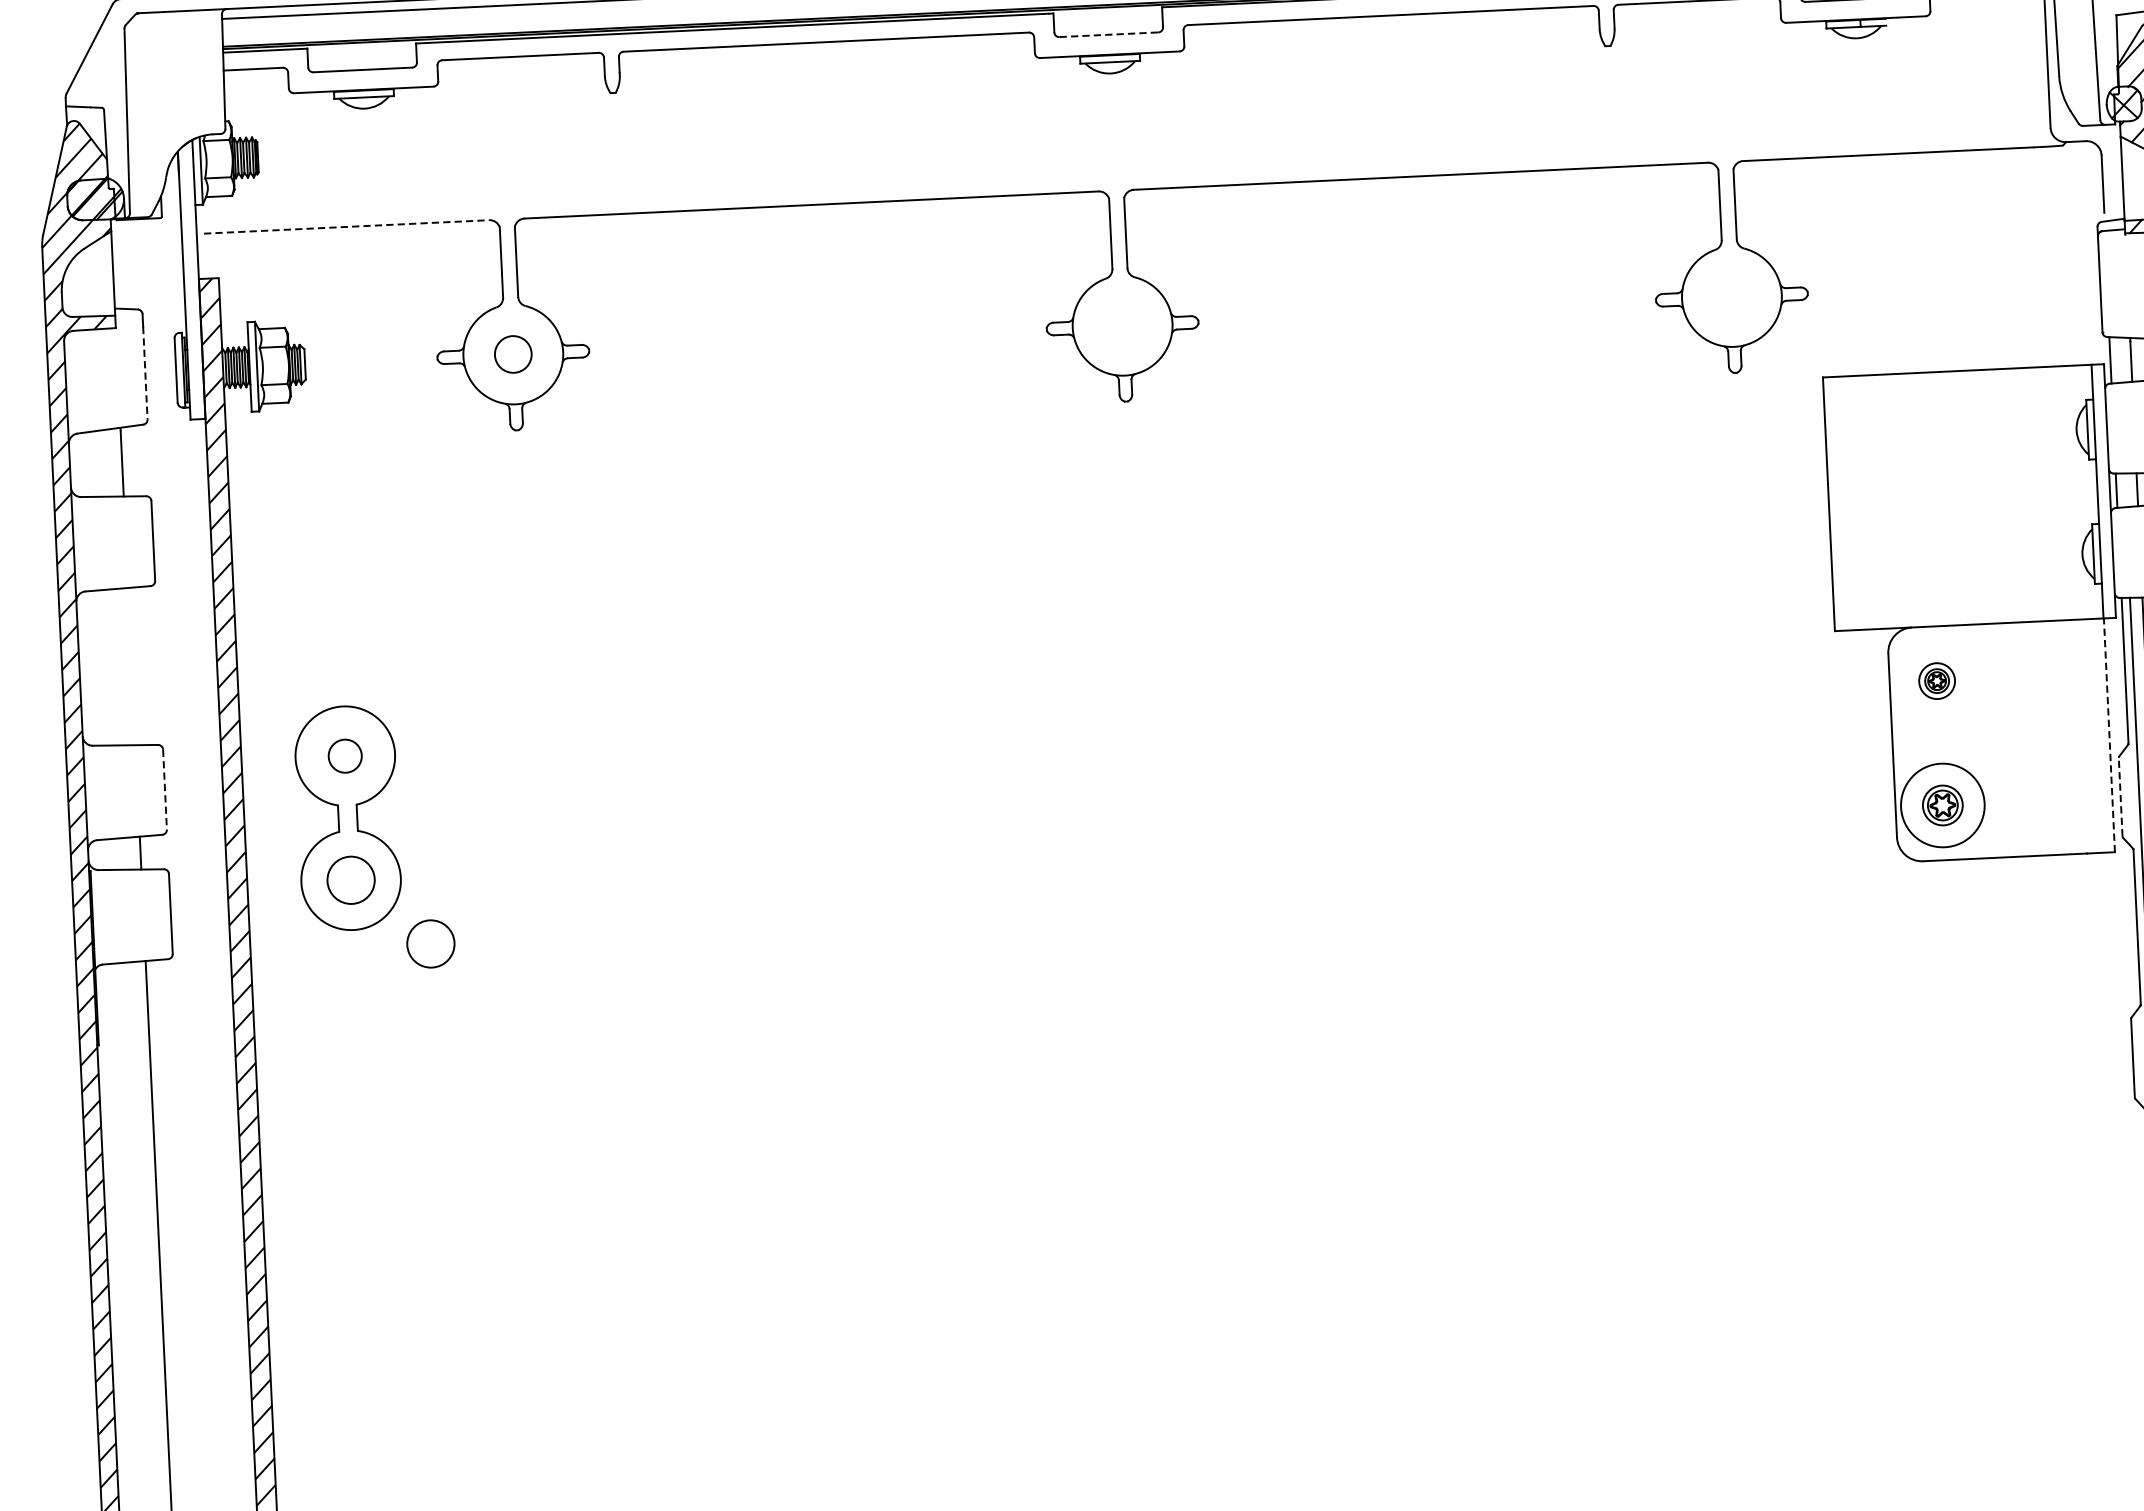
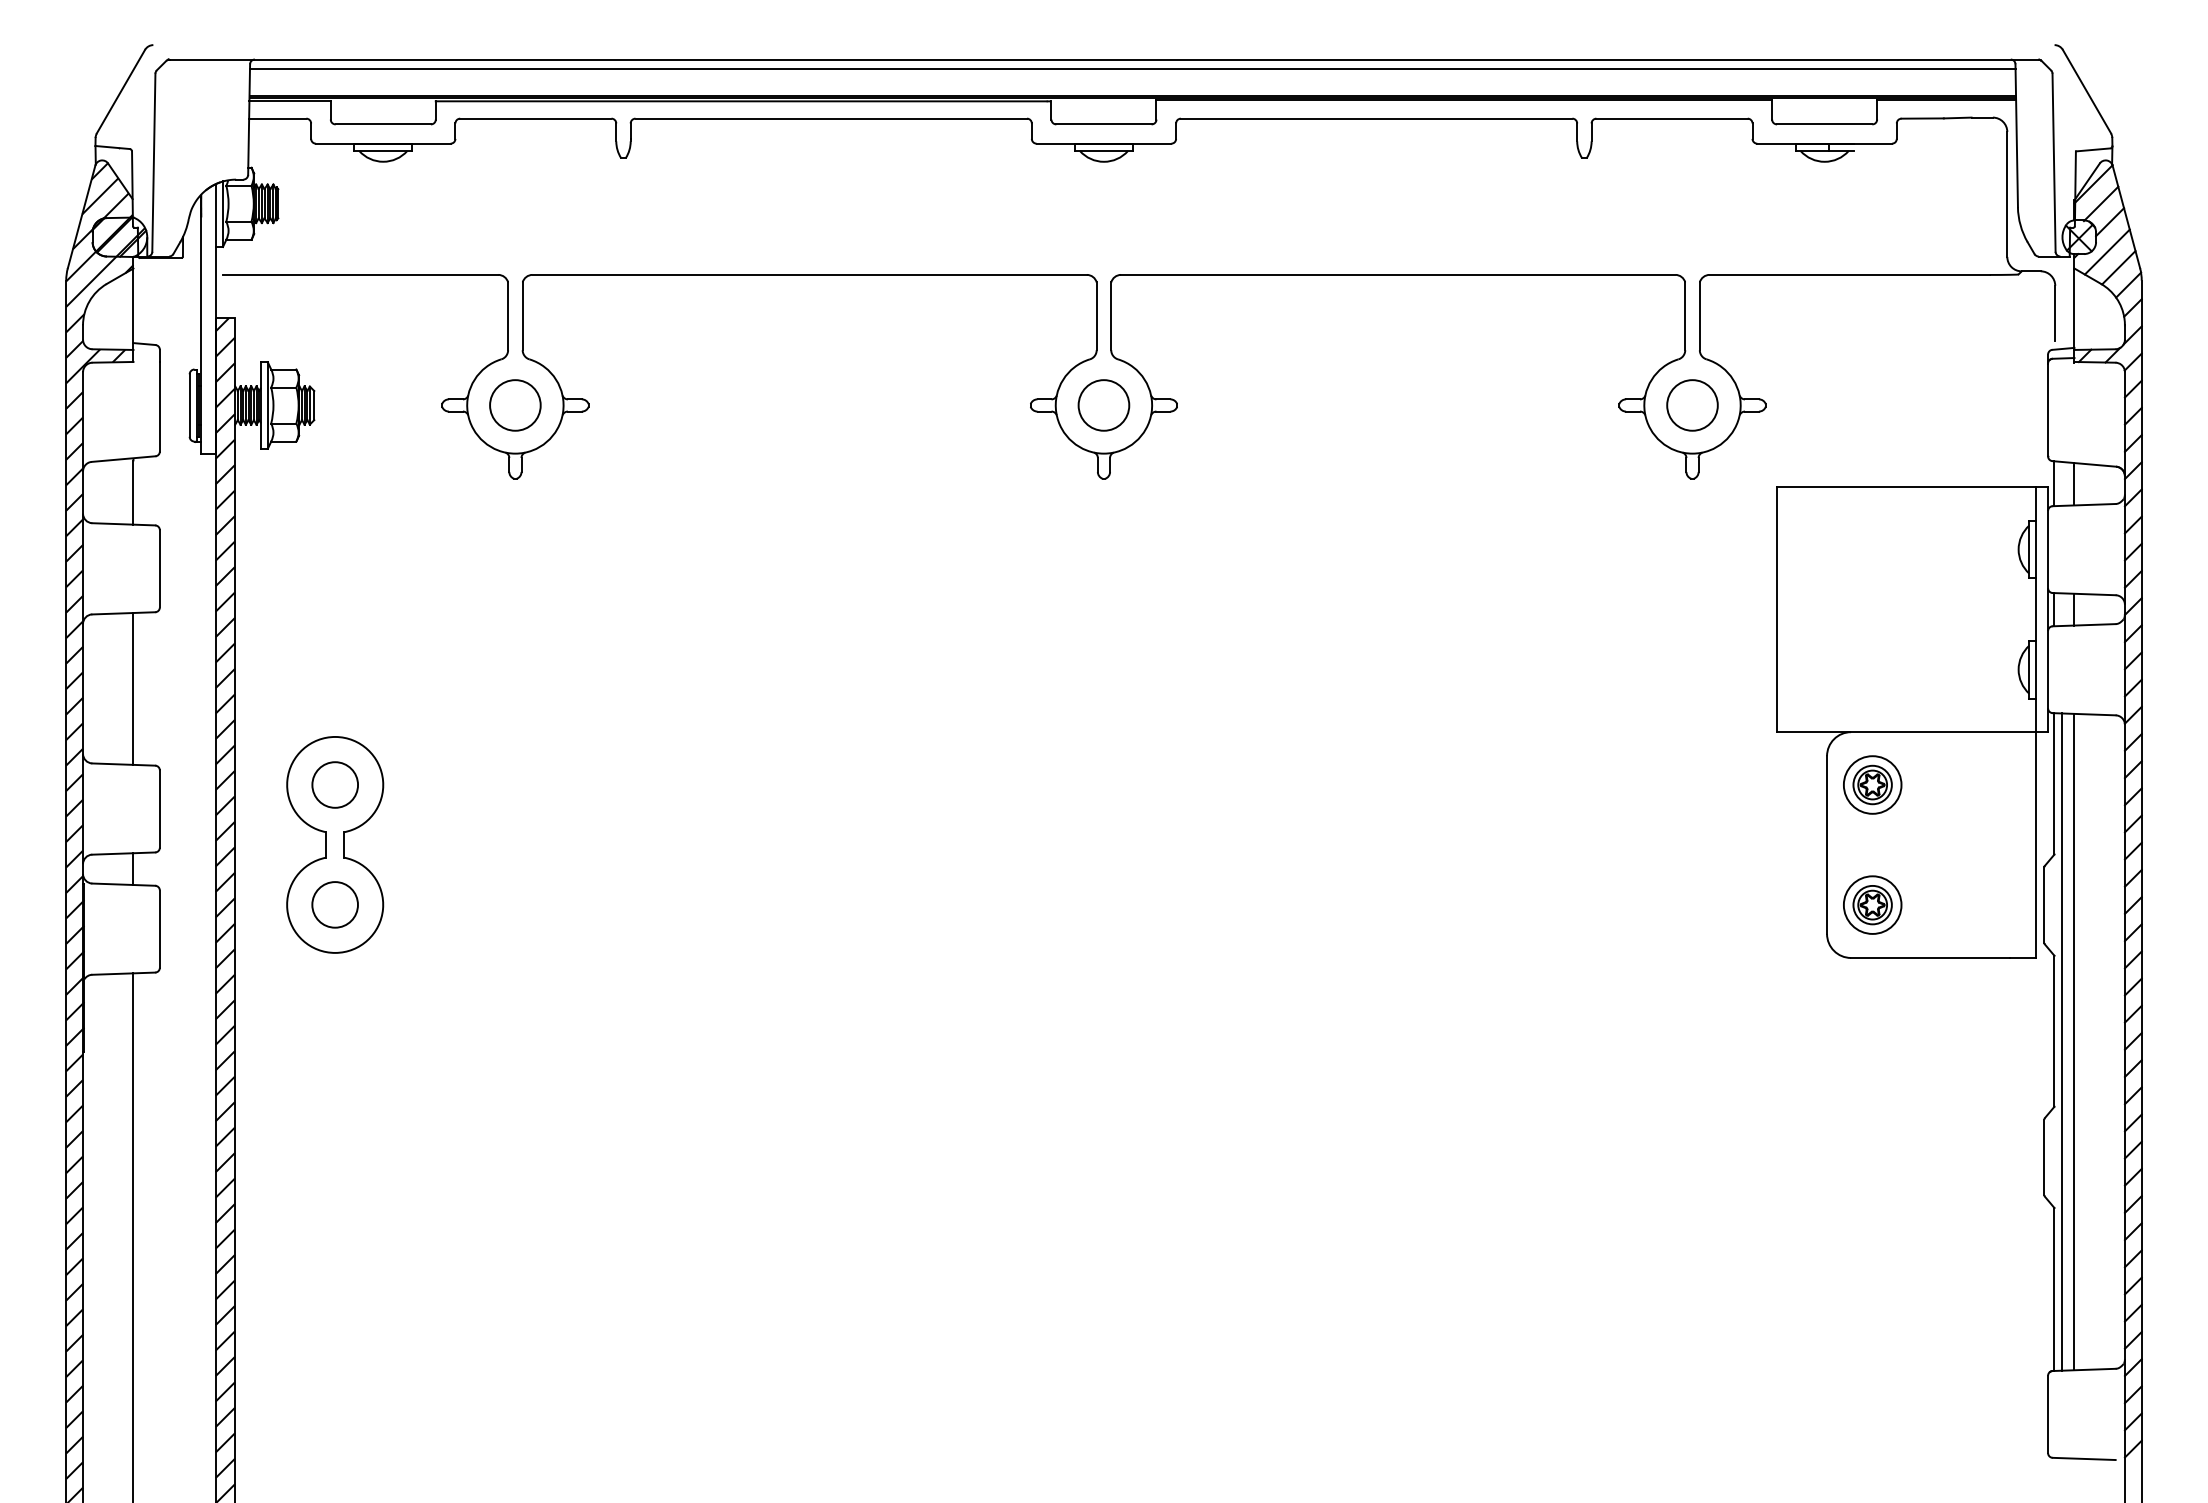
line: (1108, 34) -> (1103, 124), dashed -> solid
line: (346, 226) -> (360, 274), dashed -> solid
circle: (1731, 297) -> (1692, 405), added
circle: (1122, 325) -> (1103, 405), added
circle: (513, 354) -> (515, 405), size x1.43
line: (144, 372) -> (159, 406), dashed -> solid
line: (131, 666) -> (133, 688), added
part: (1936, 680) -> (1872, 784), size x1.67
line: (2109, 735) -> (2036, 845), dashed -> solid
circle: (344, 755) -> (334, 784), size x1.43
line: (164, 790) -> (159, 809), dashed -> solid
line: (2120, 797) -> (2044, 905), dashed -> solid
circle: (1942, 804) -> (1872, 904), size x0.71
circle: (430, 943) -> (408, 969), removed

